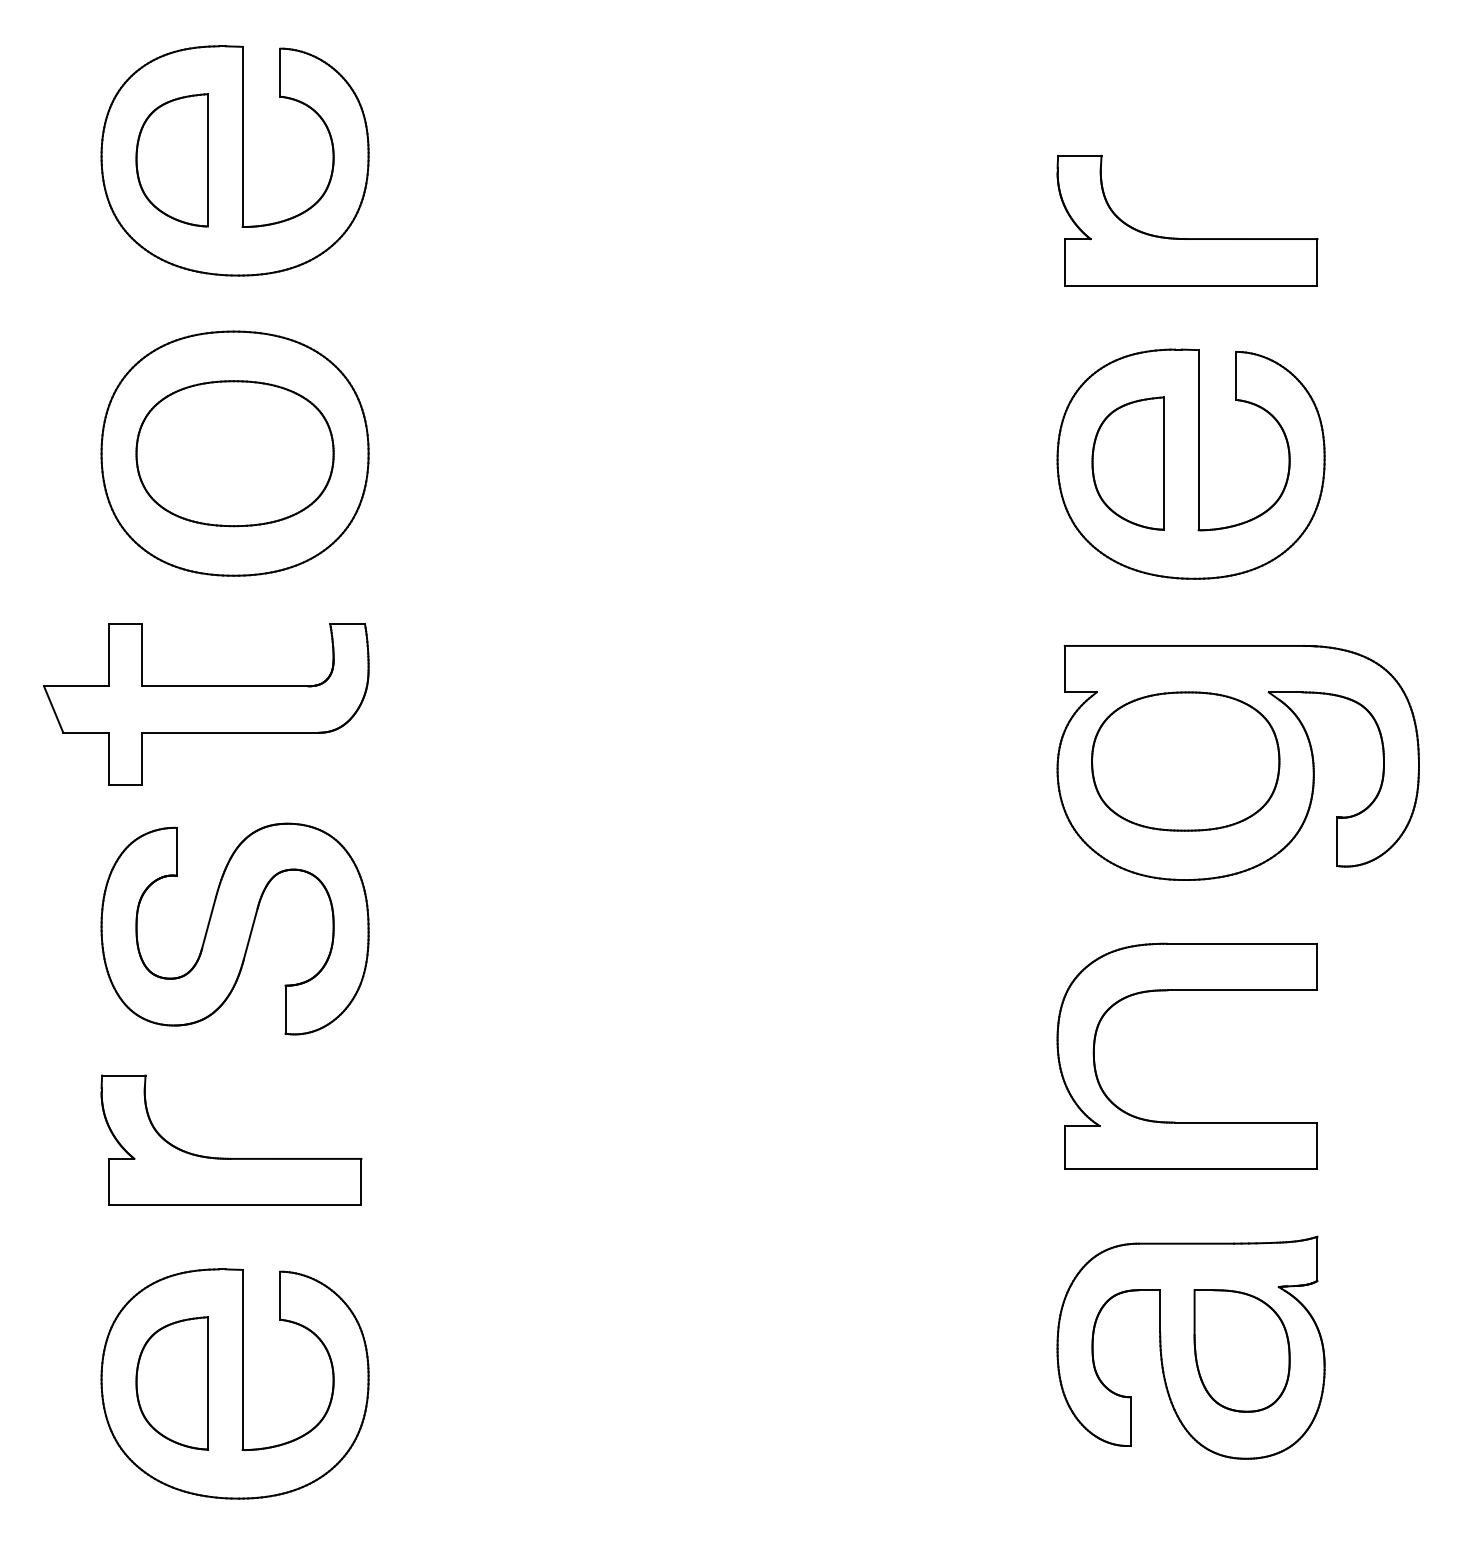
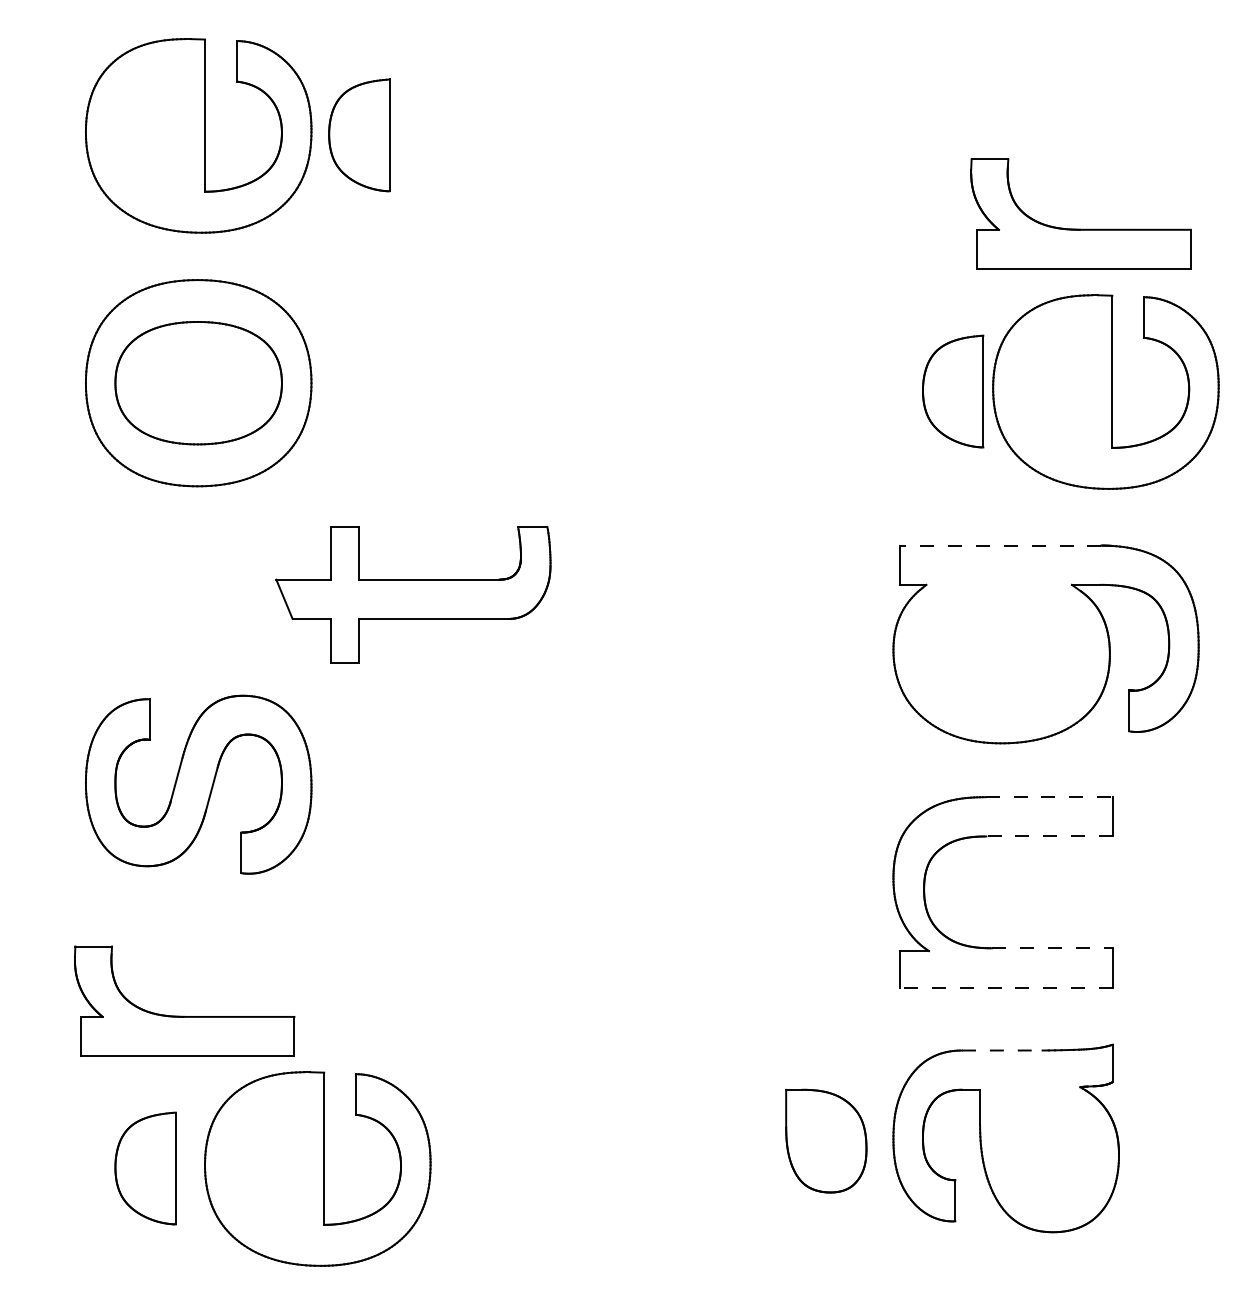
part: (171, 160) -> (358, 135), moved
part: (1187, 238) -> (1080, 229), moved
part: (1190, 463) -> (1105, 391), moved
line: (1183, 645) -> (999, 545), solid -> dashed
part: (206, 704) -> (413, 595), moved
part: (1185, 761) -> (1001, 643), removed
line: (1242, 943) -> (1049, 796), solid -> dashed
line: (1242, 990) -> (1049, 836), solid -> dashed
line: (1246, 1122) -> (1053, 948), solid -> dashed
part: (230, 1157) -> (183, 1015), moved
line: (1190, 1169) -> (1005, 987), solid -> dashed
line: (1186, 1243) -> (1002, 1050), solid -> dashed
part: (1241, 1350) -> (825, 1140), moved
part: (234, 1383) -> (317, 1168), moved

